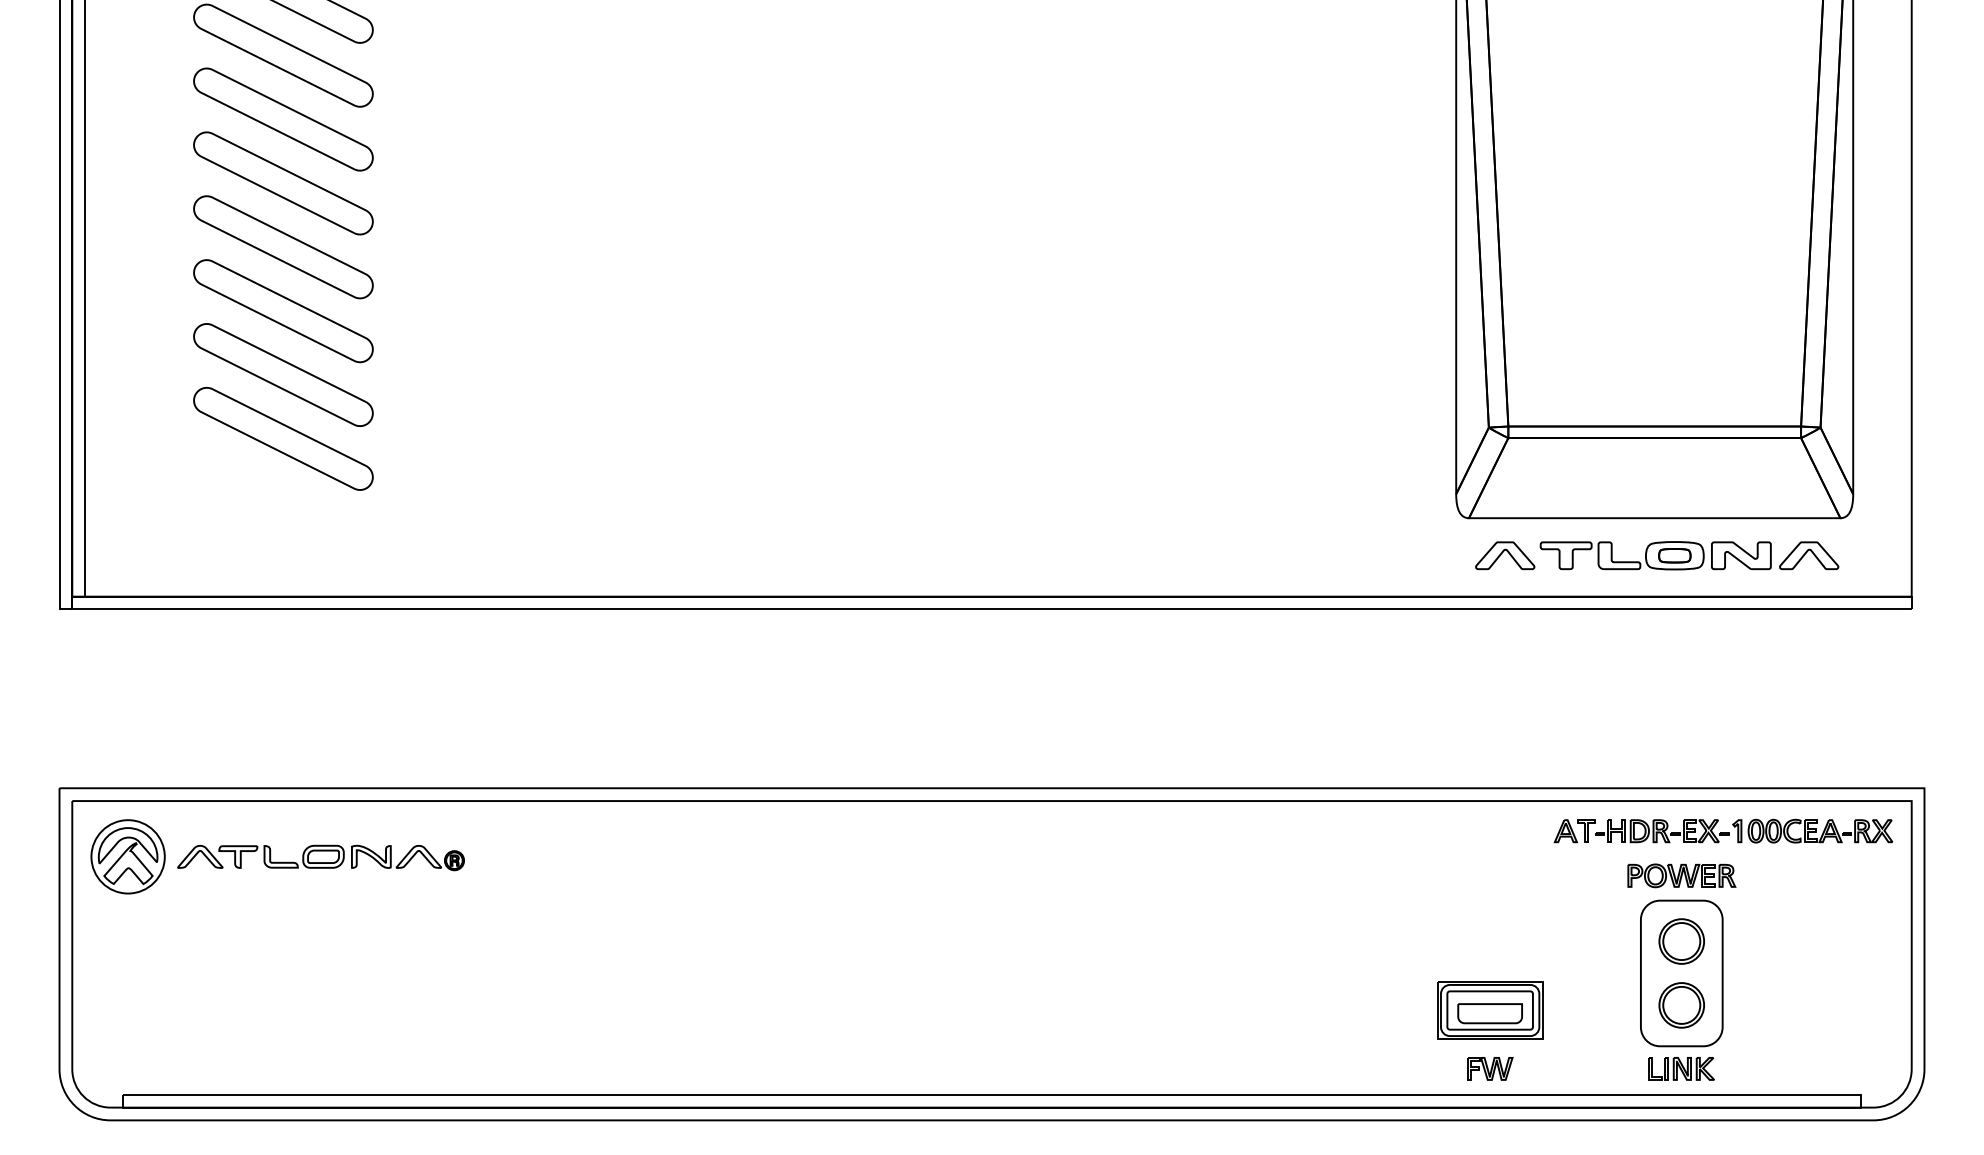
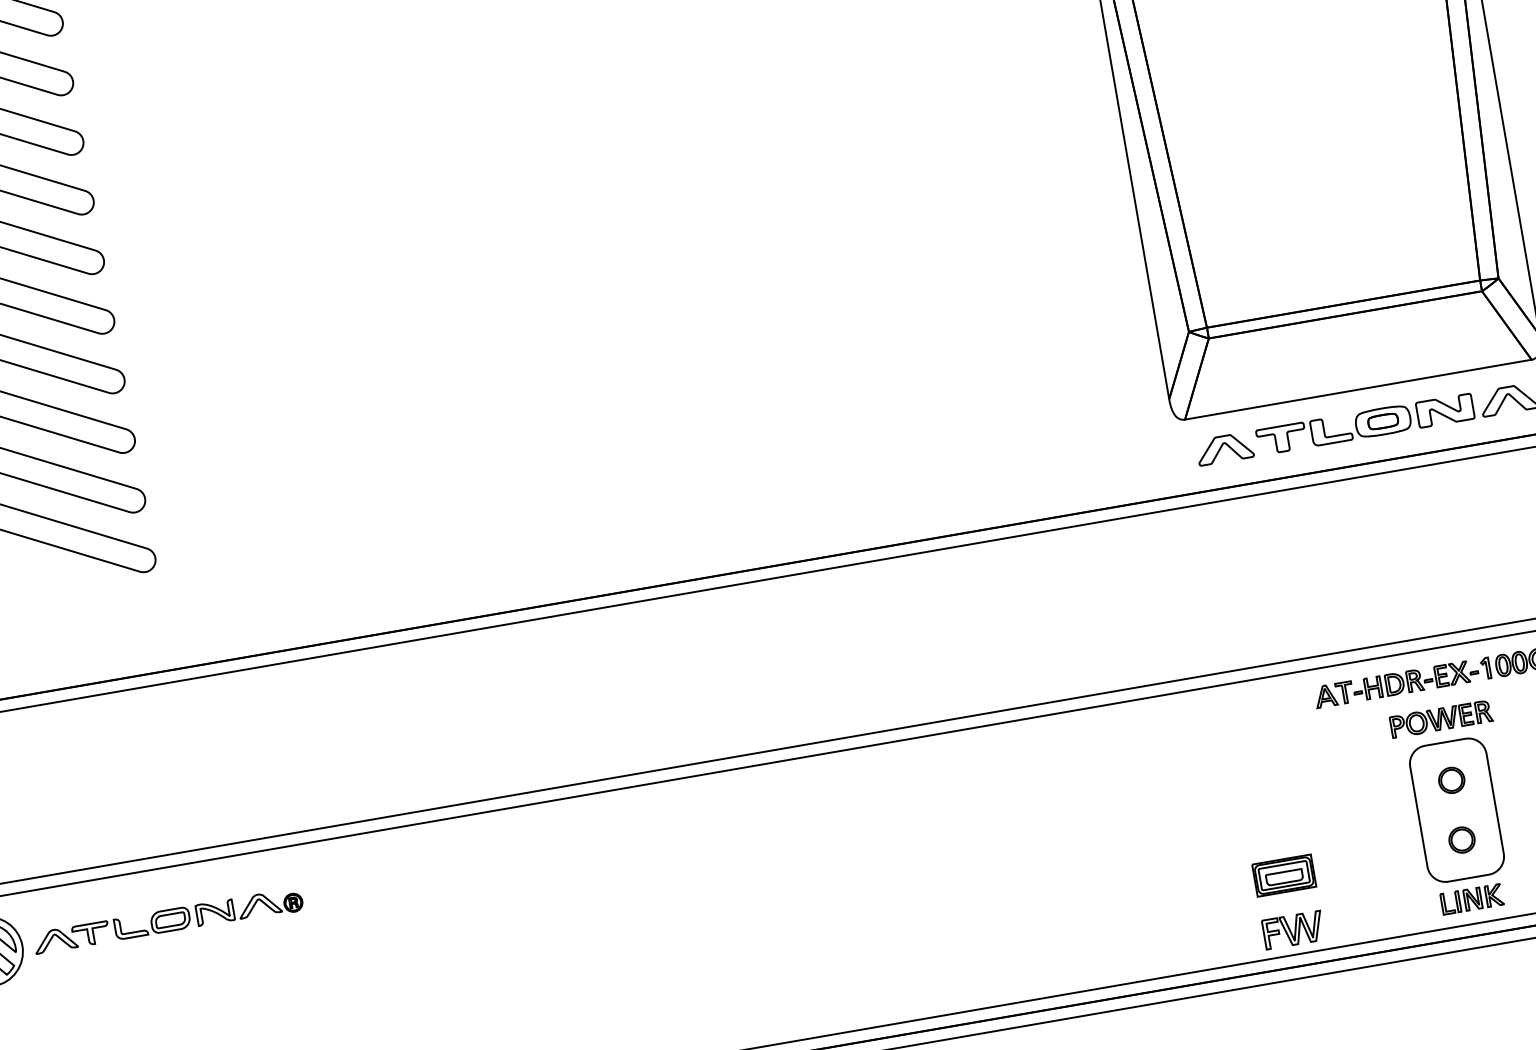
part: (1681, 941) -> (1451, 780), size x0.6
part: (1681, 1005) -> (1461, 840), size x0.6
part: (1490, 1010) -> (1284, 875), size x0.6
part: (1490, 1068) -> (1293, 929), size x1.4

